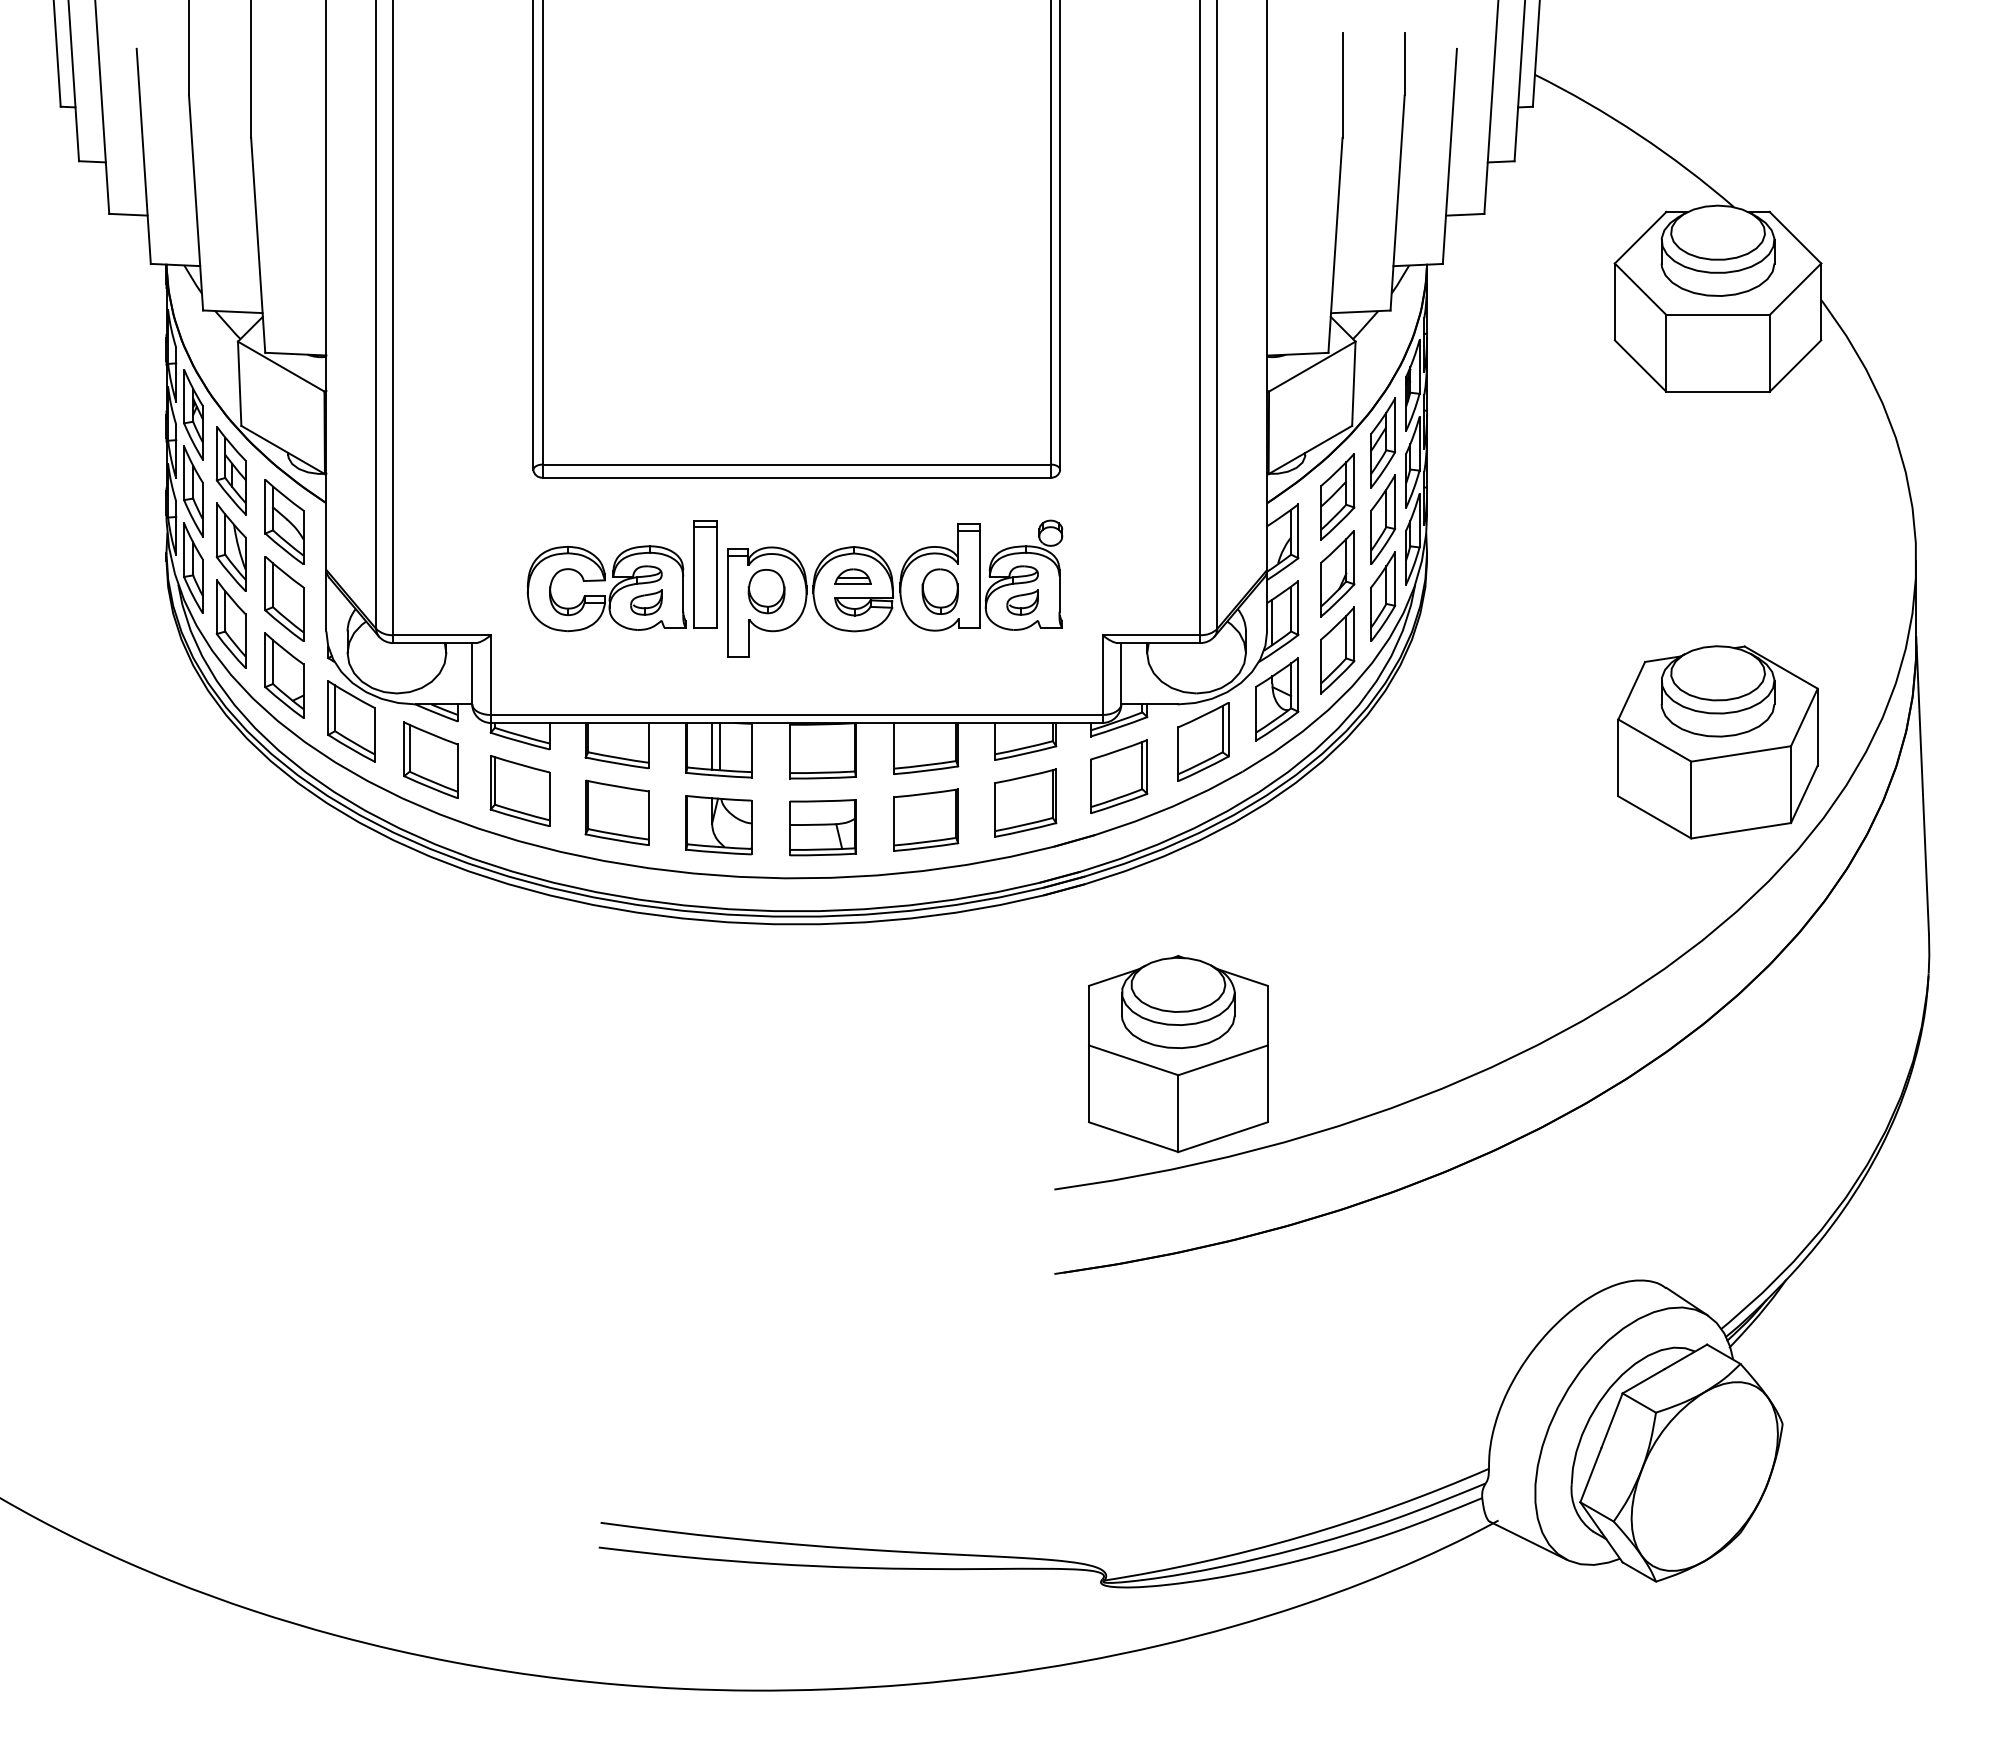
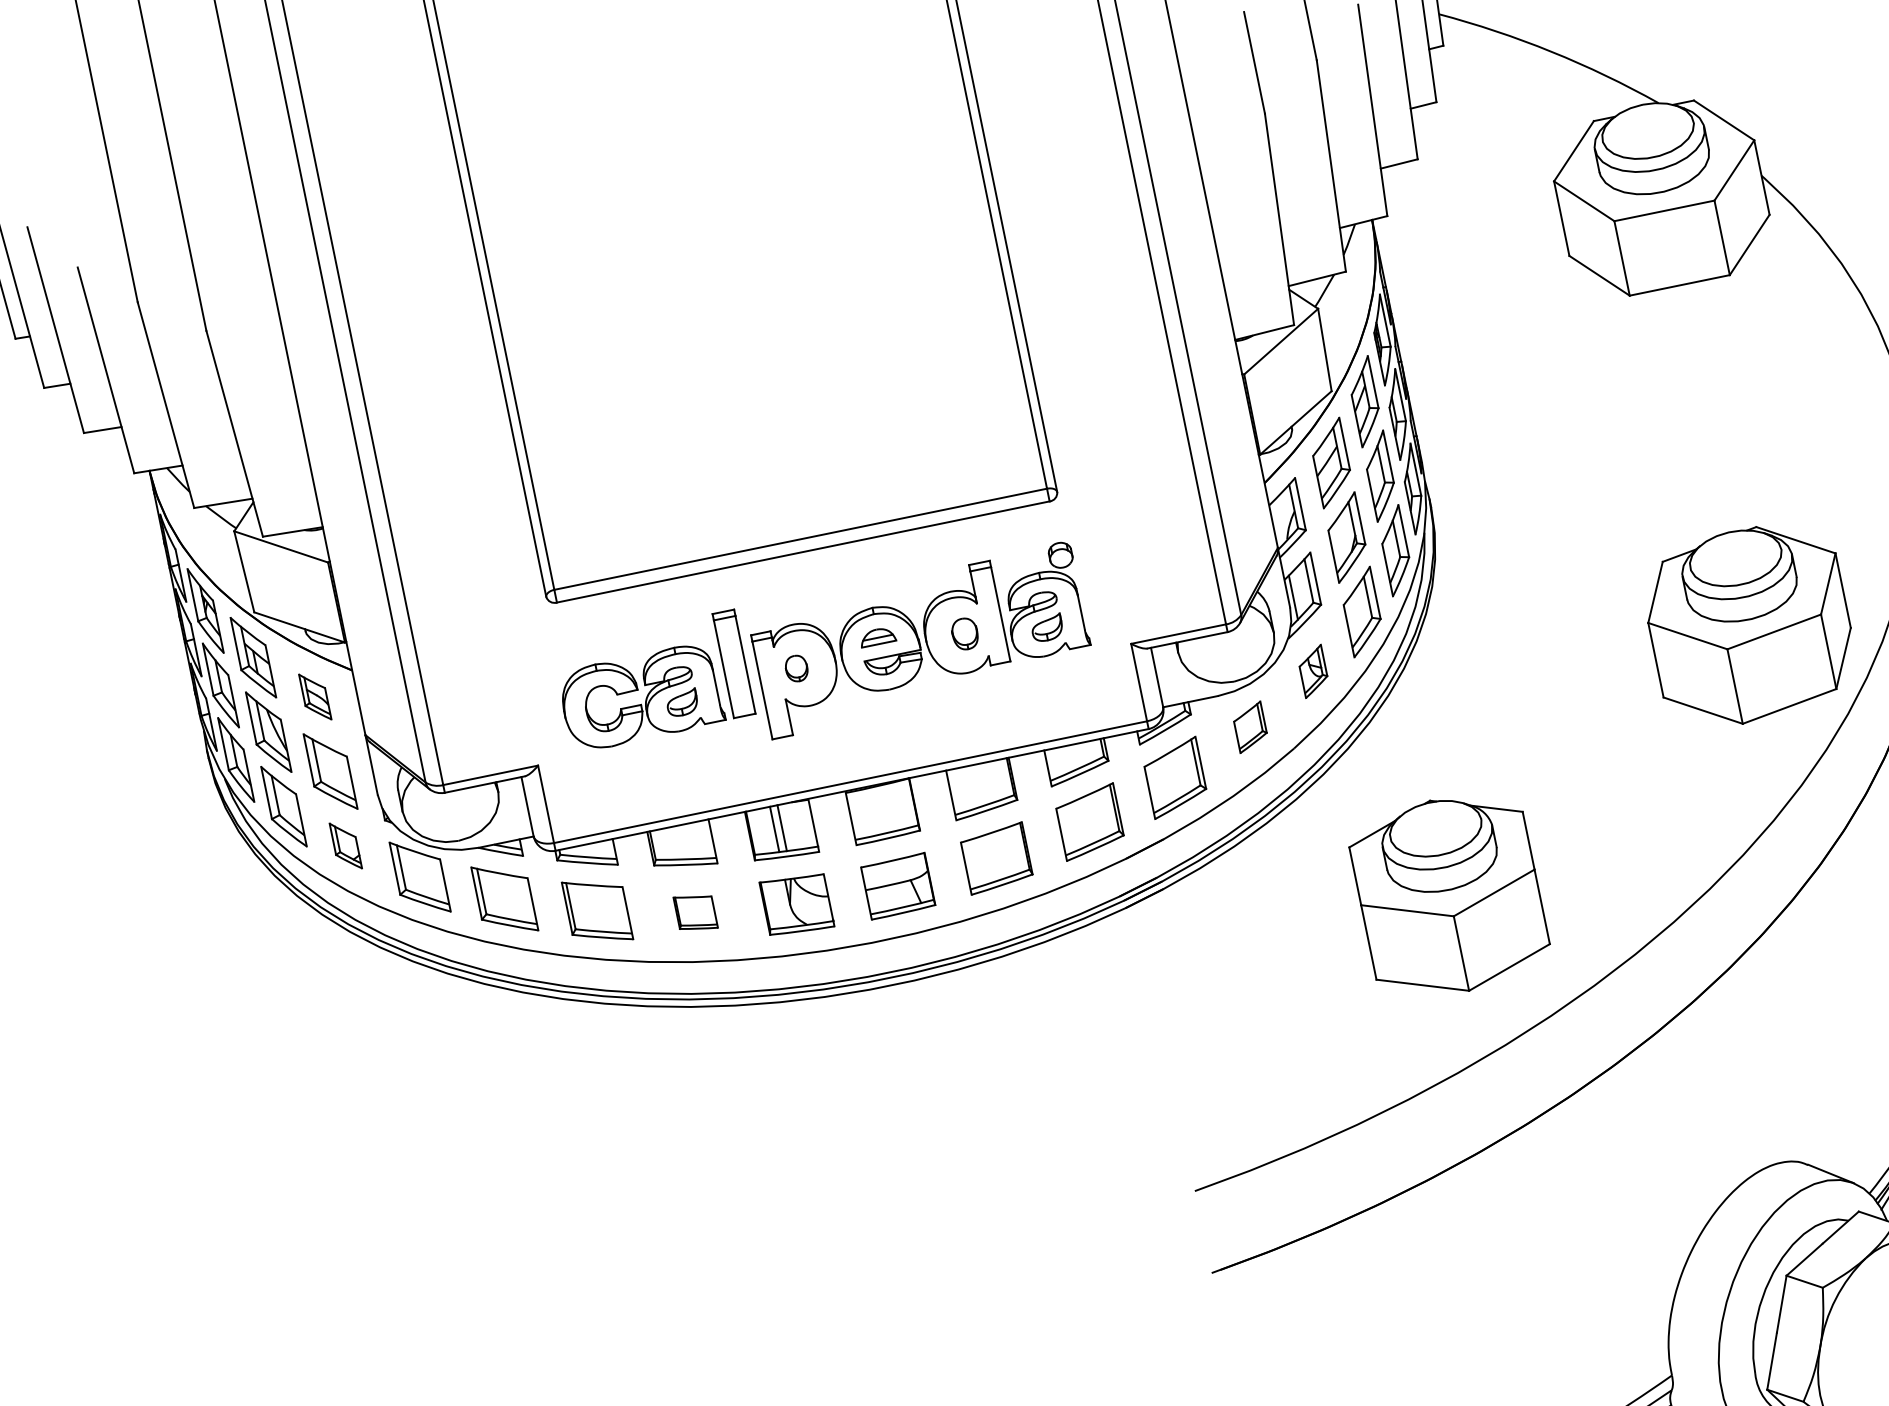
part: (284, 521) -> (315, 696), size x0.6
part: (766, 591) -> (796, 668), size x0.6
part: (939, 591) -> (964, 633), size x0.7
part: (284, 675) -> (345, 845), size x0.6
part: (1277, 699) -> (1313, 671), size x0.6
part: (1203, 741) -> (1250, 726), size x0.6
part: (616, 812) -> (695, 912), size x0.6
part: (1178, 1054) -> (1449, 896), moved

